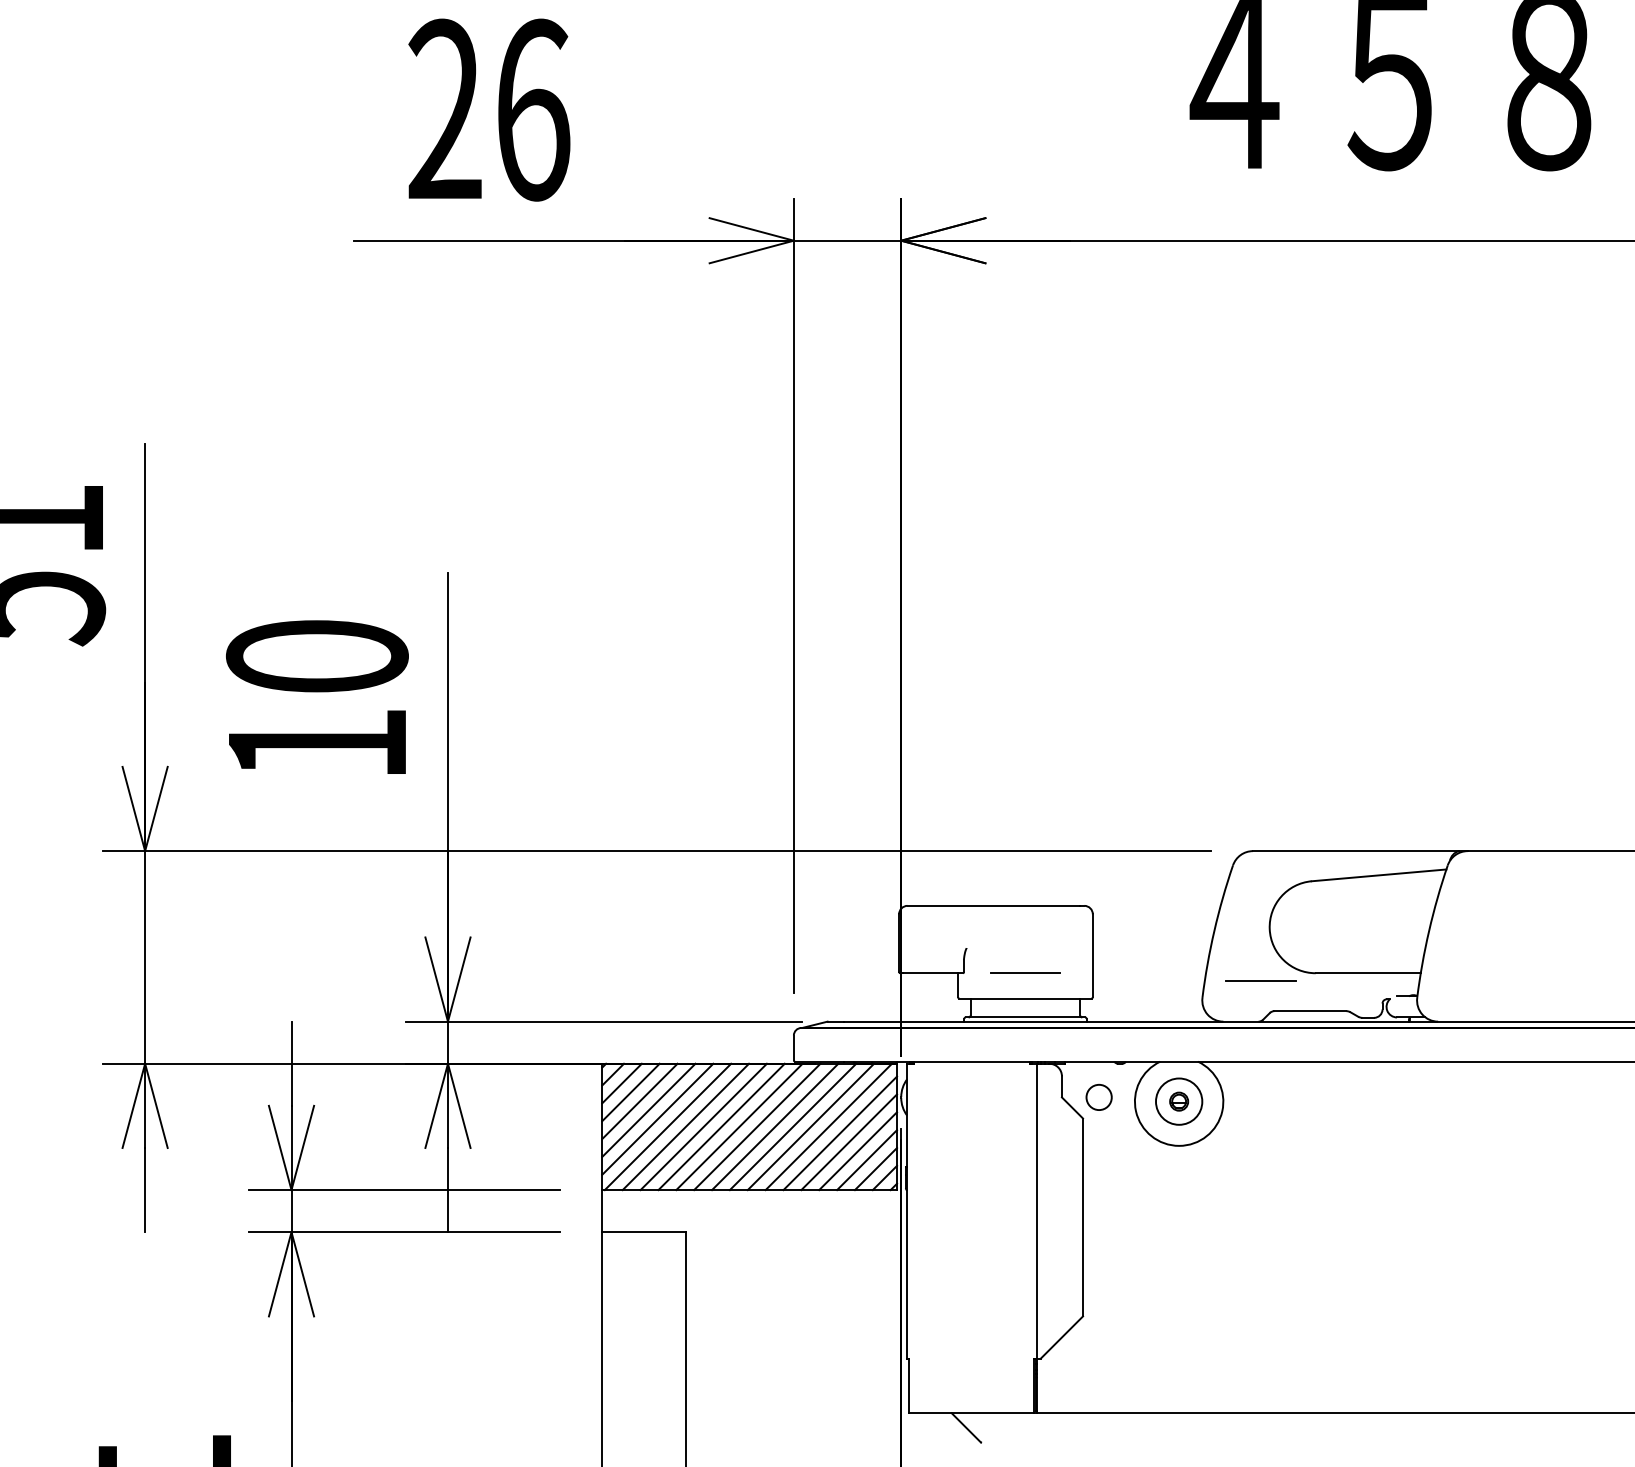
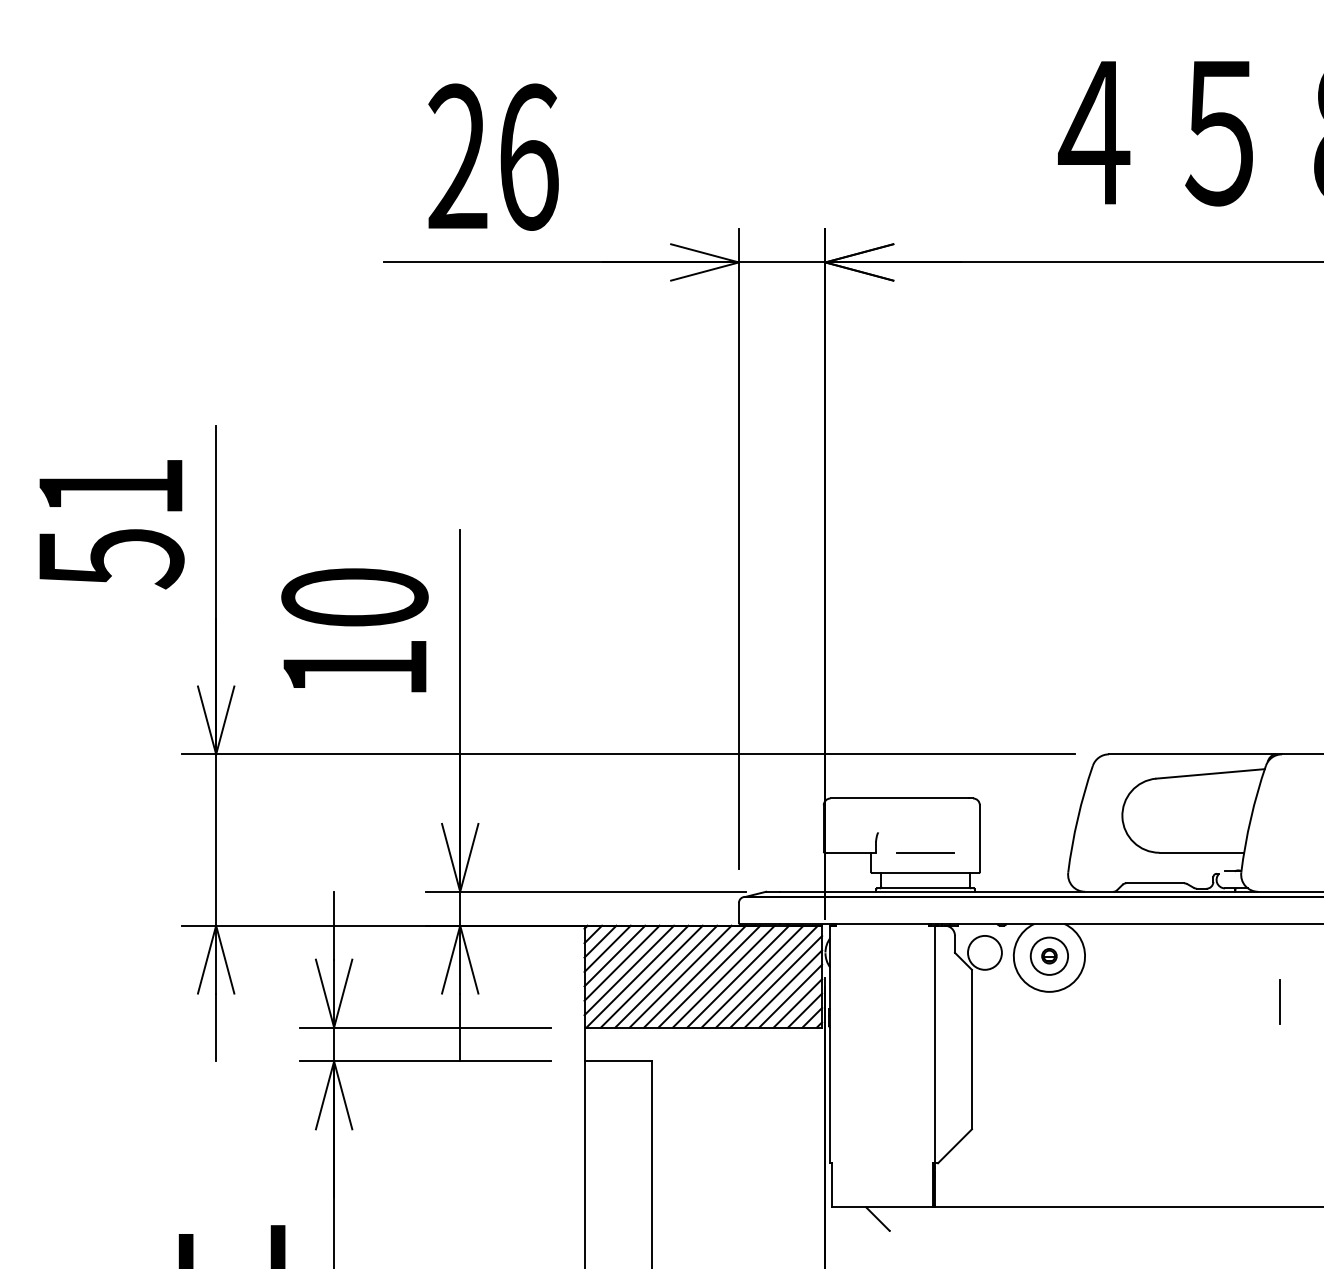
line: (1261, 980) -> (1115, 858), removed
circle: (1098, 1096) -> (984, 952), size x1.67
line: (1465, 1157) -> (1280, 1001), added

